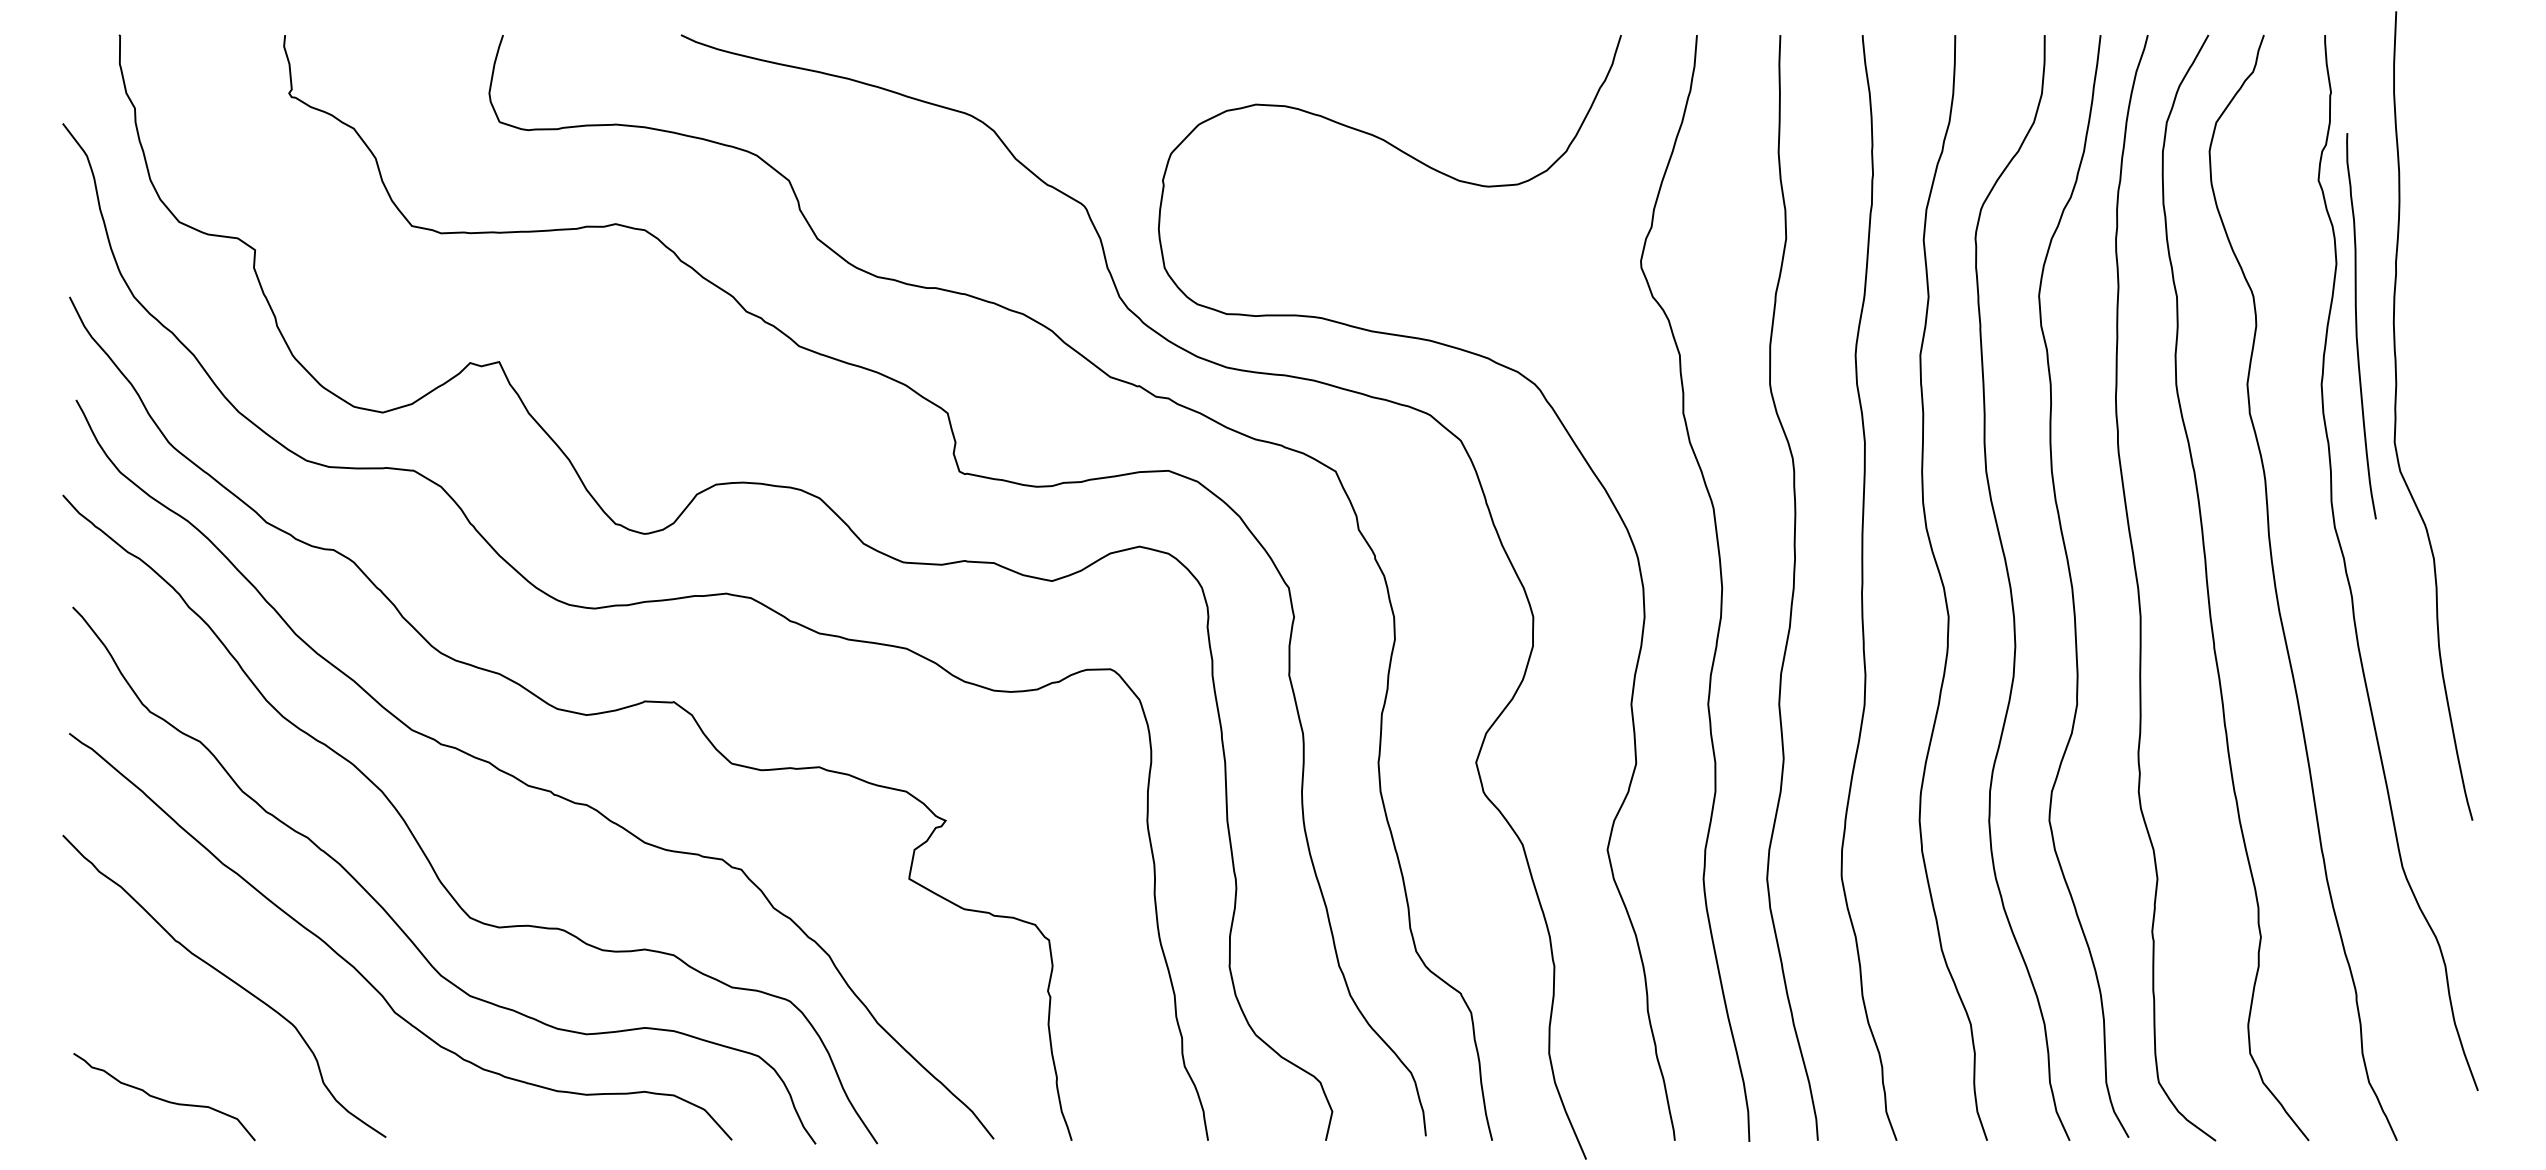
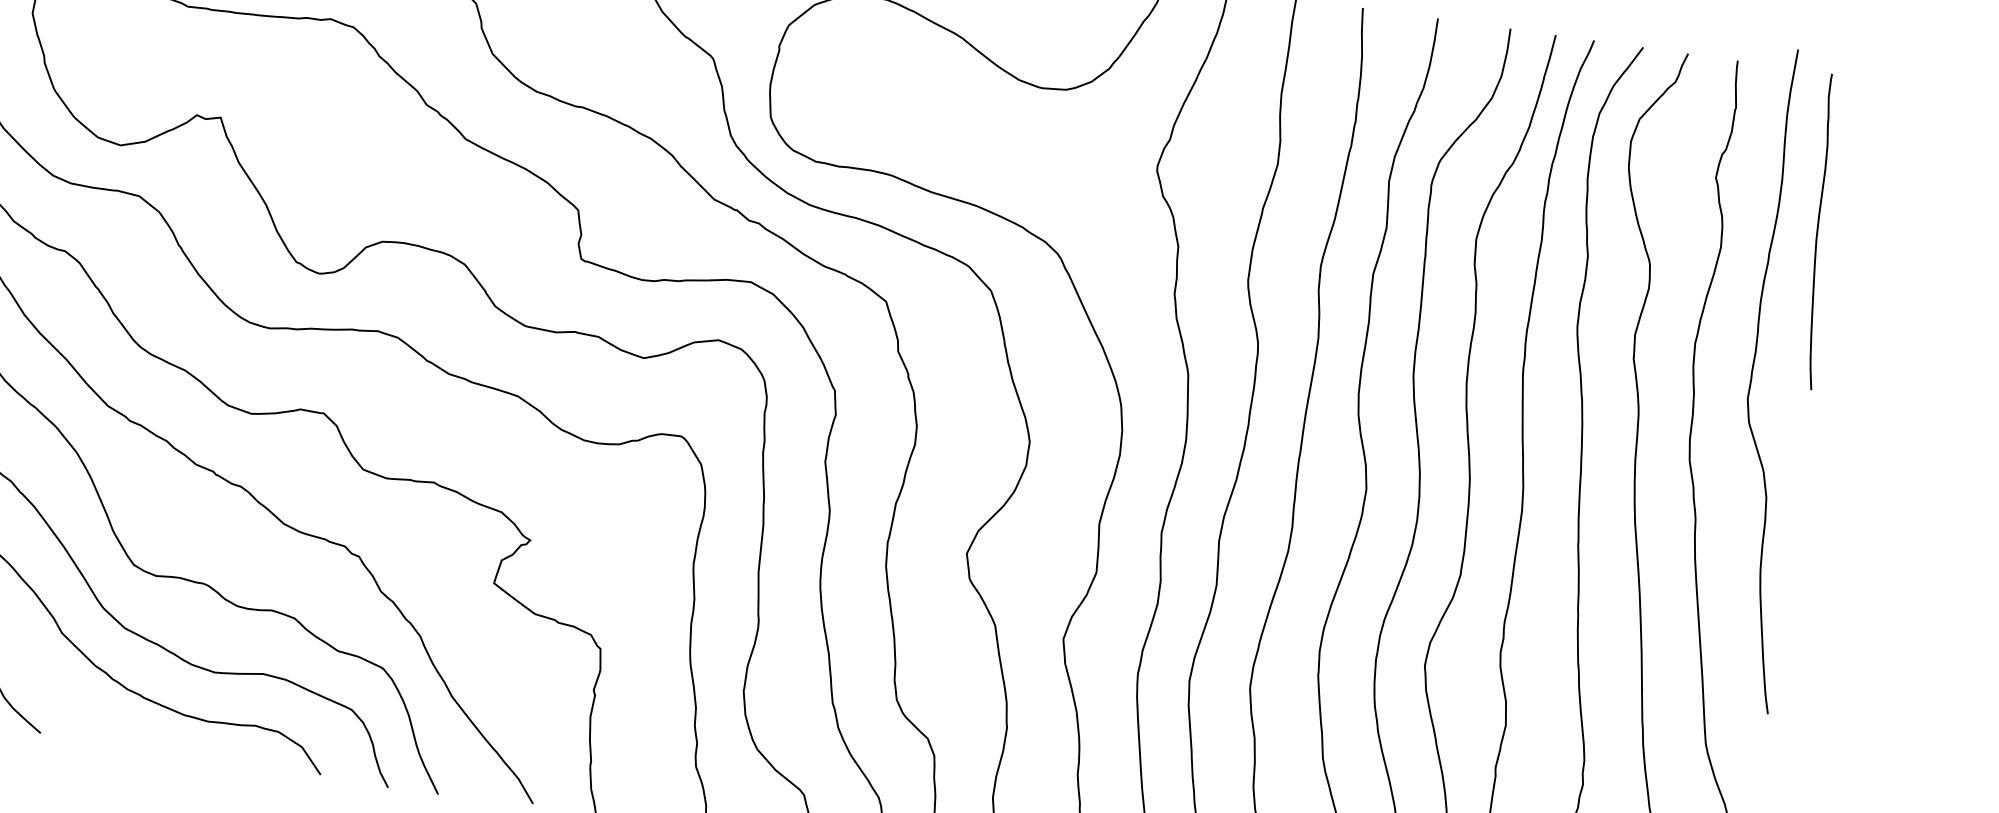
curve: (2357, 326) -> (1818, 231), moved

